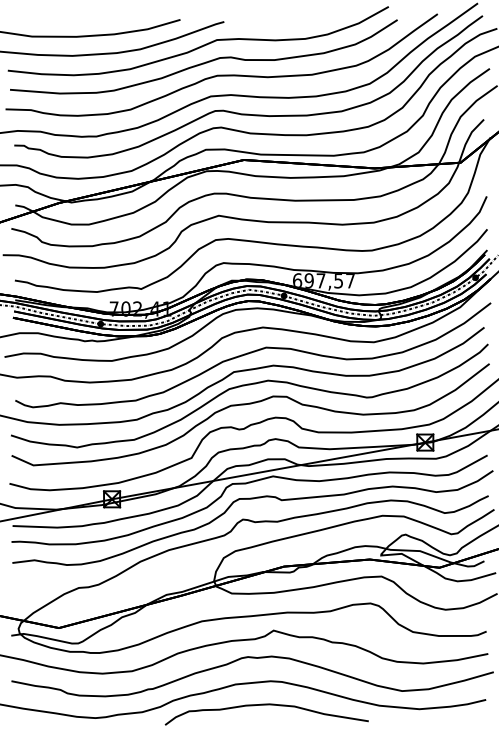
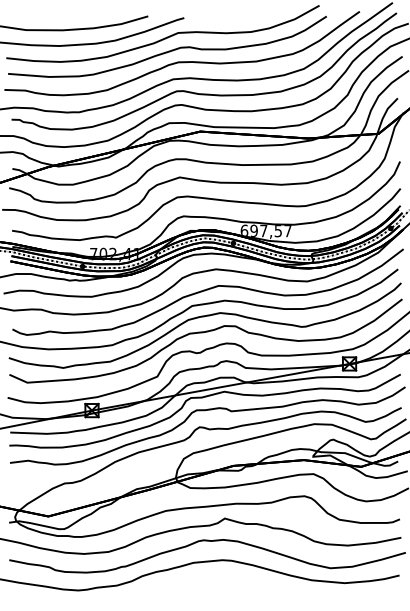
curve: (267, 705) -> (219, 580), removed

